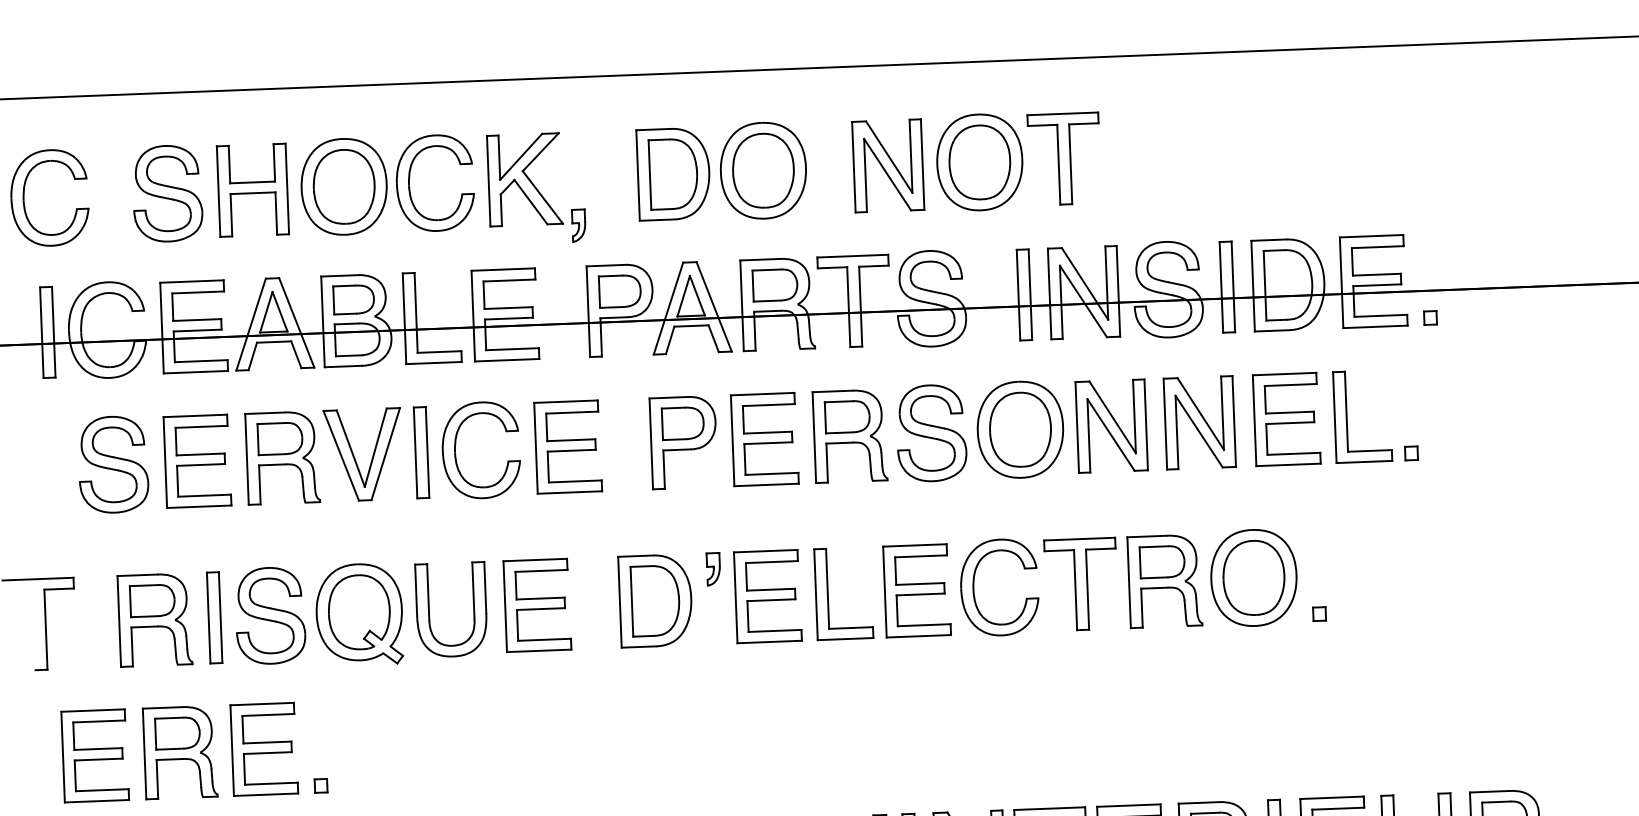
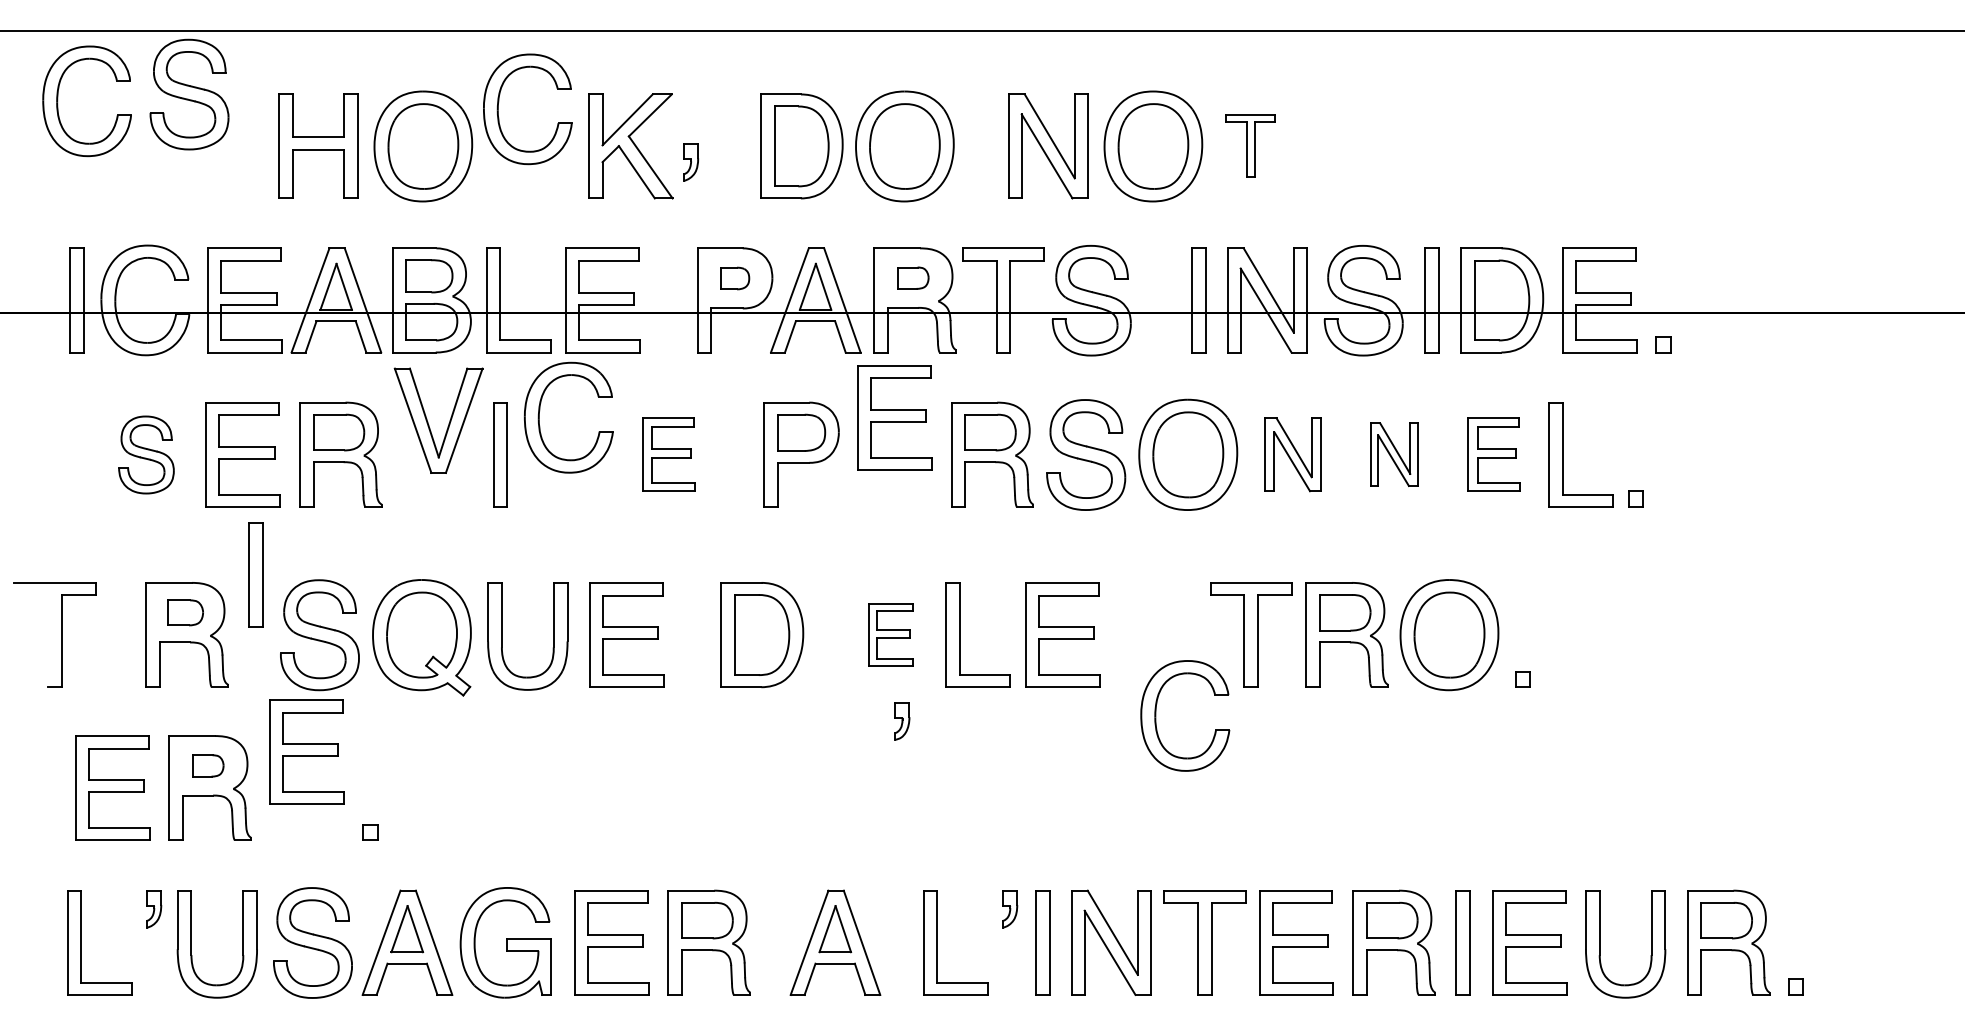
part: (1064, 158) -> (1250, 145), size x0.6
part: (410, 178) -> (499, 102), moved
part: (167, 193) -> (189, 94), moved
part: (24, 199) -> (58, 101), moved
part: (578, 225) -> (690, 162), moved
part: (775, 284) -> (913, 277), size x0.6
part: (619, 291) -> (734, 278), size x0.6
part: (1286, 419) -> (1493, 454), size x0.7
part: (1200, 422) -> (1394, 454), size x0.6
part: (1111, 425) -> (1292, 454), size x0.7
part: (764, 439) -> (894, 417), moved
part: (456, 445) -> (540, 410), moved
part: (567, 446) -> (668, 454), size x0.7
part: (354, 455) -> (428, 421), moved
part: (113, 464) -> (146, 454), size x0.7
part: (713, 569) -> (902, 721), moved
part: (974, 588) -> (1156, 715), moved
part: (767, 596) -> (890, 634), size x0.6
part: (152, 600) -> (185, 612), size x0.7
part: (214, 617) -> (255, 574), moved
part: (177, 732) -> (208, 765), size x0.6
part: (263, 748) -> (306, 751), moved

